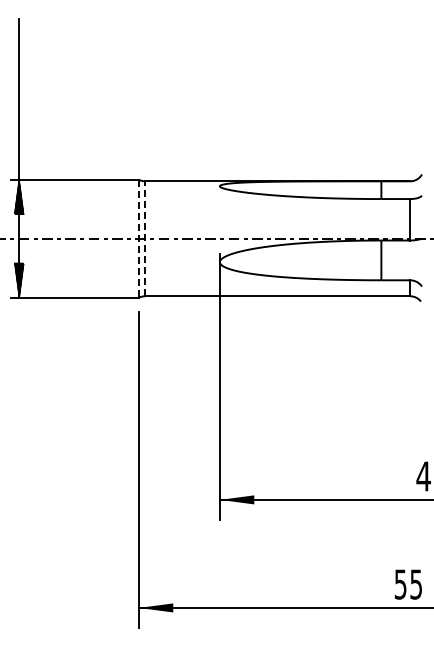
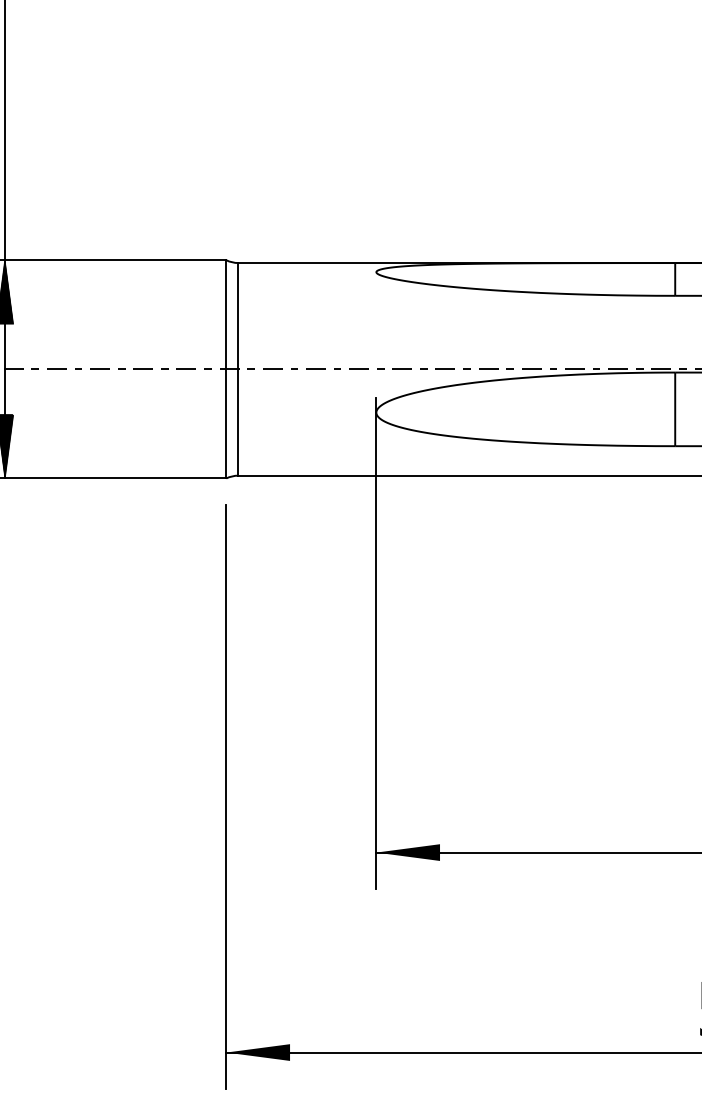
line: (138, 238) -> (225, 368), dashed -> solid
line: (145, 238) -> (238, 368), dashed -> solid

